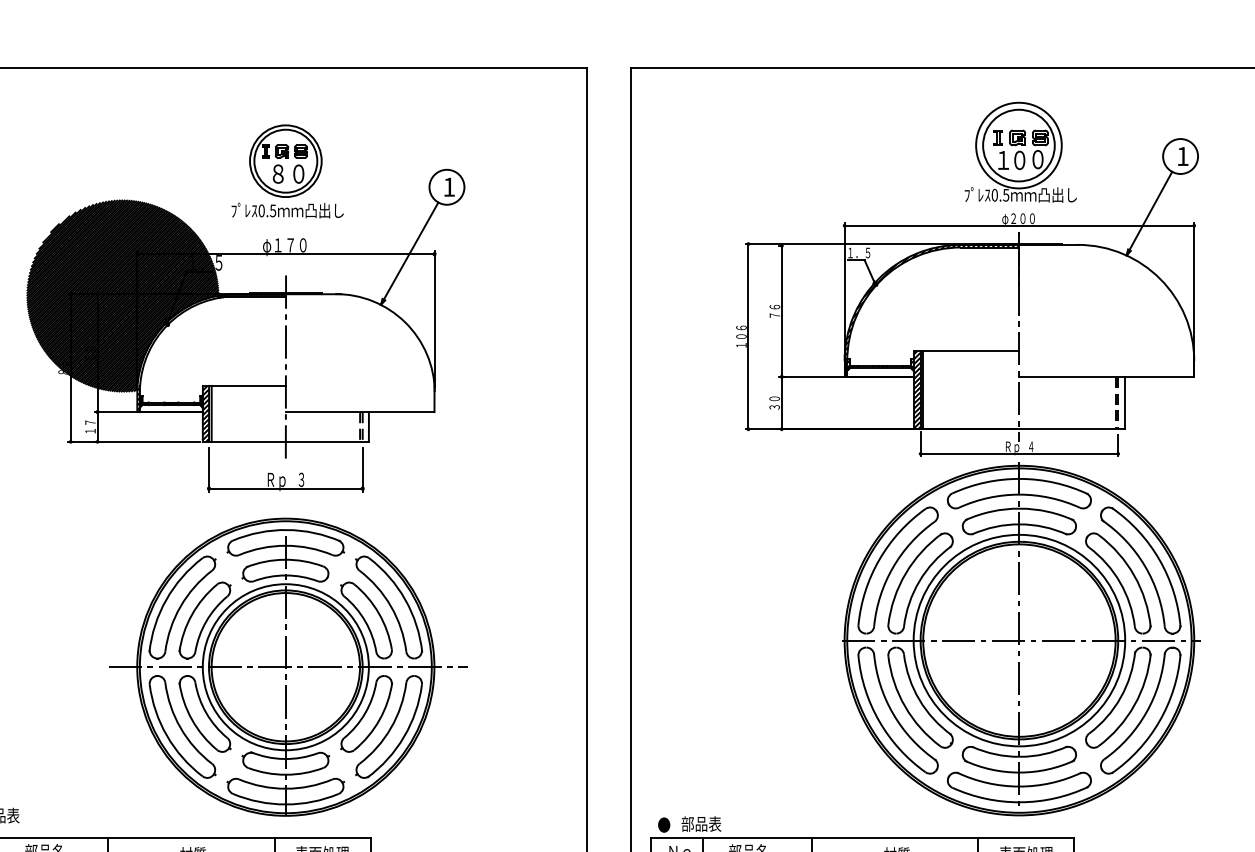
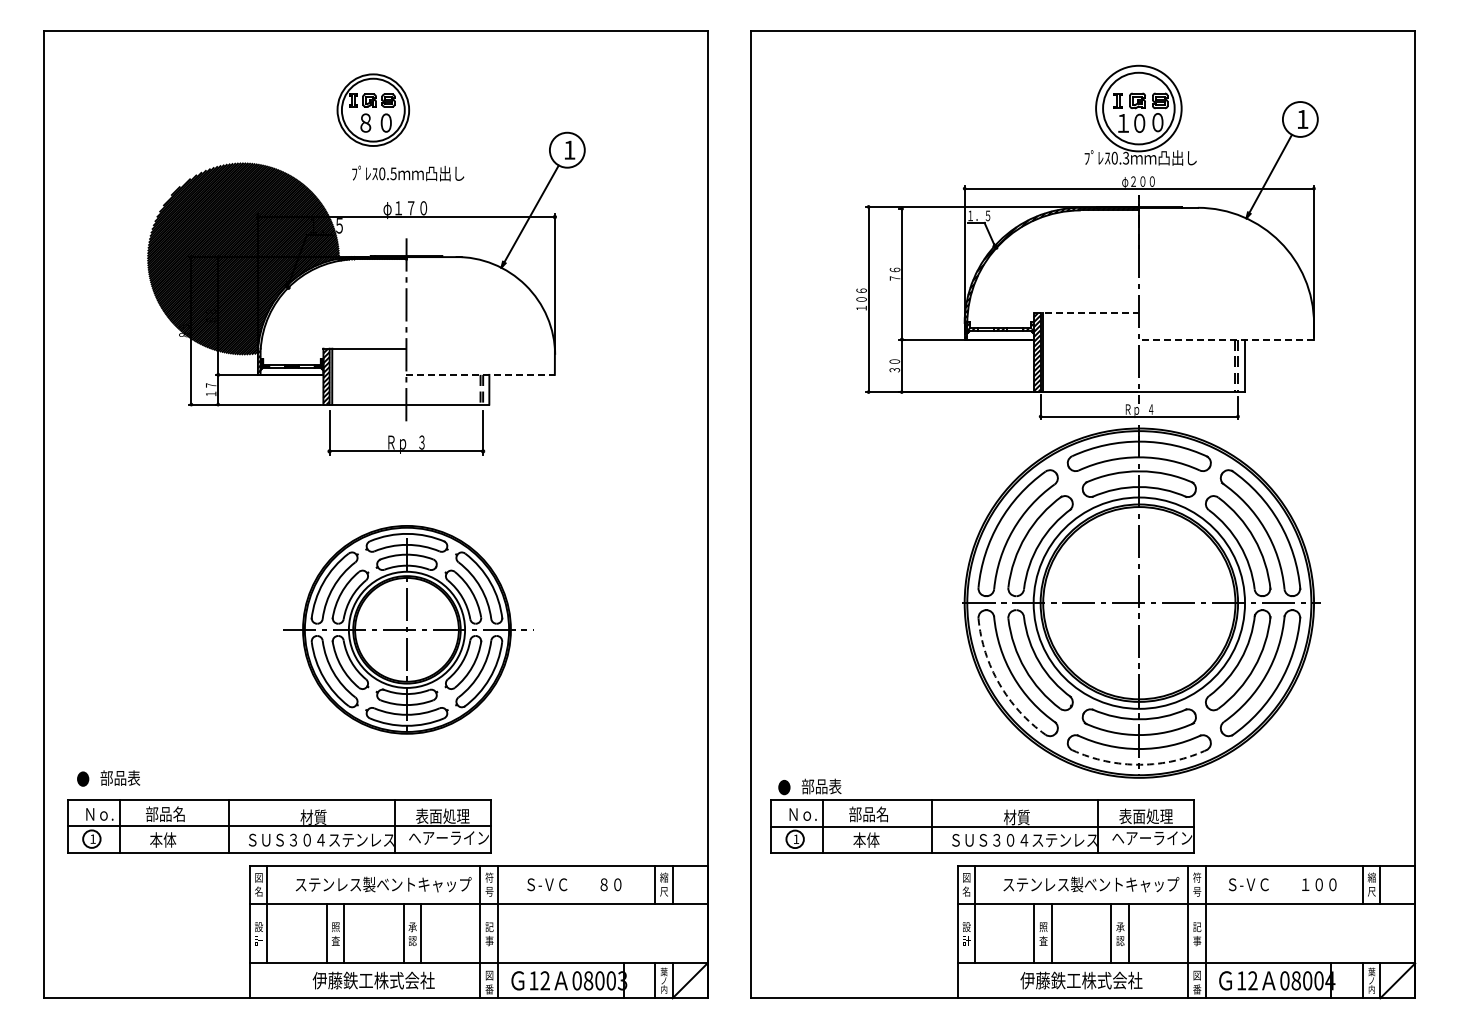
part: (284, 160) -> (372, 109), moved
text: (1006, 194) -> (1126, 157), 0.5 -> 0.3
line: (966, 350) -> (1086, 313), solid -> dashed
line: (1106, 376) -> (1226, 339), solid -> dashed
line: (361, 411) -> (481, 374), solid -> dashed
part: (287, 666) -> (408, 629), size x0.7
arc: (879, 720) -> (999, 683), solid -> dashed
arc: (1020, 802) -> (1140, 764), solid -> dashed

